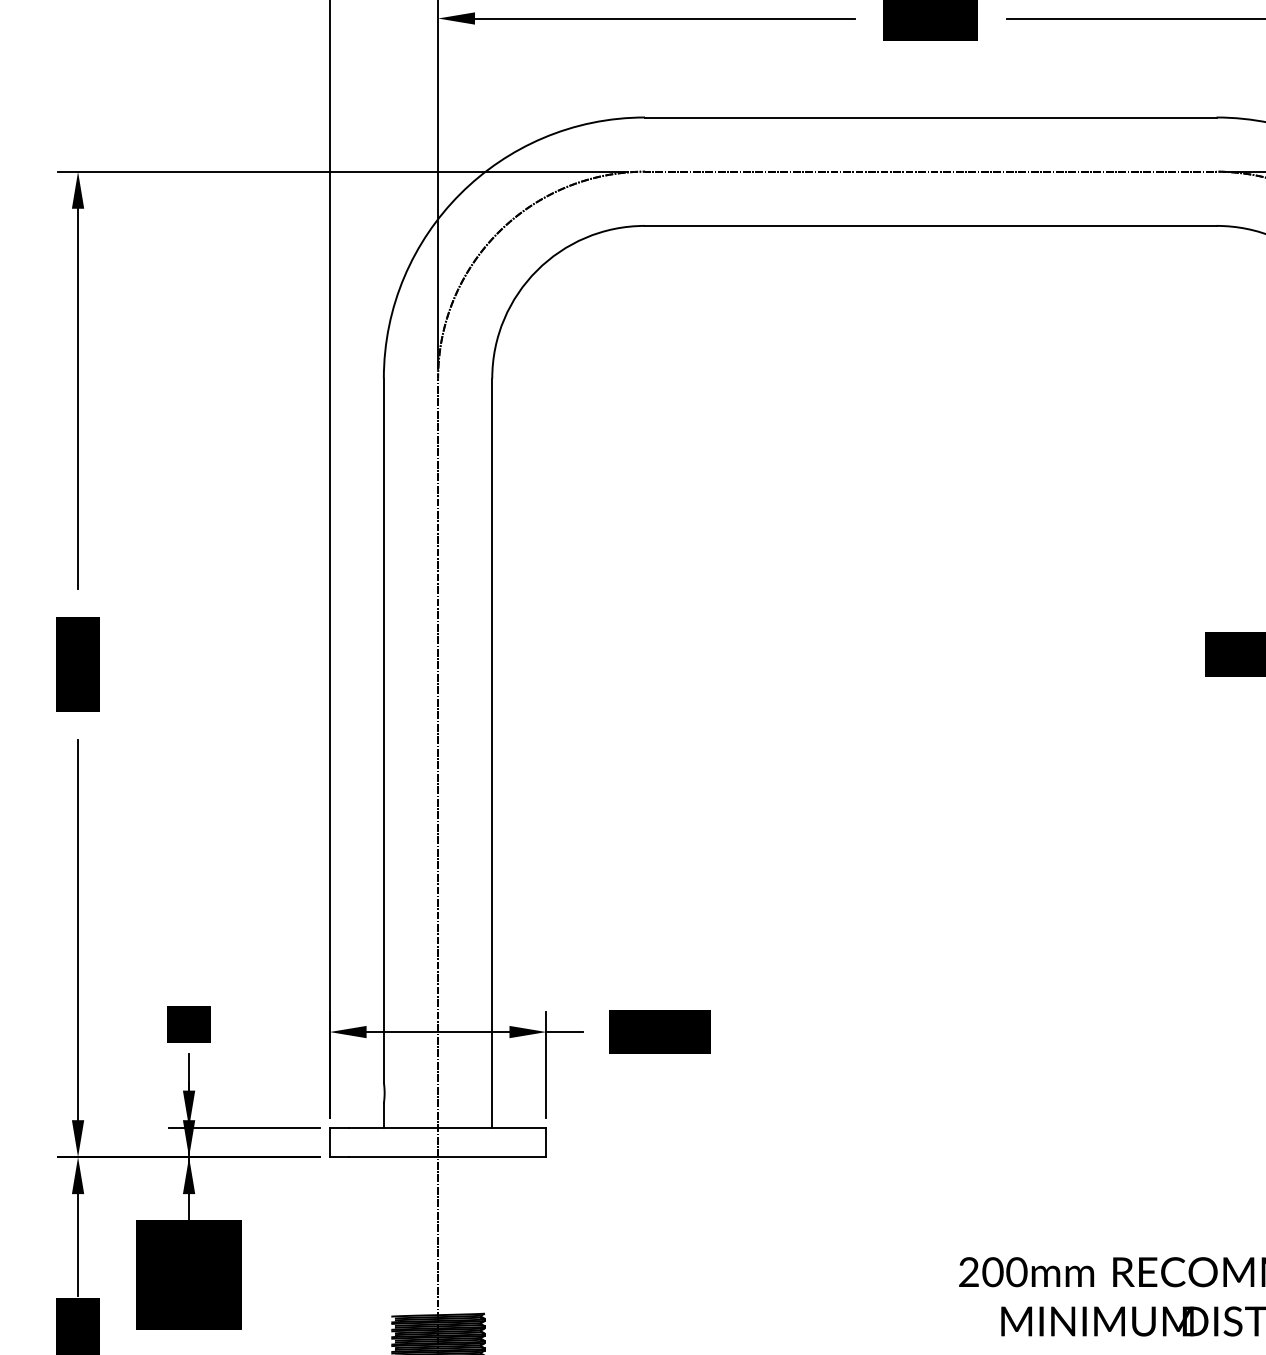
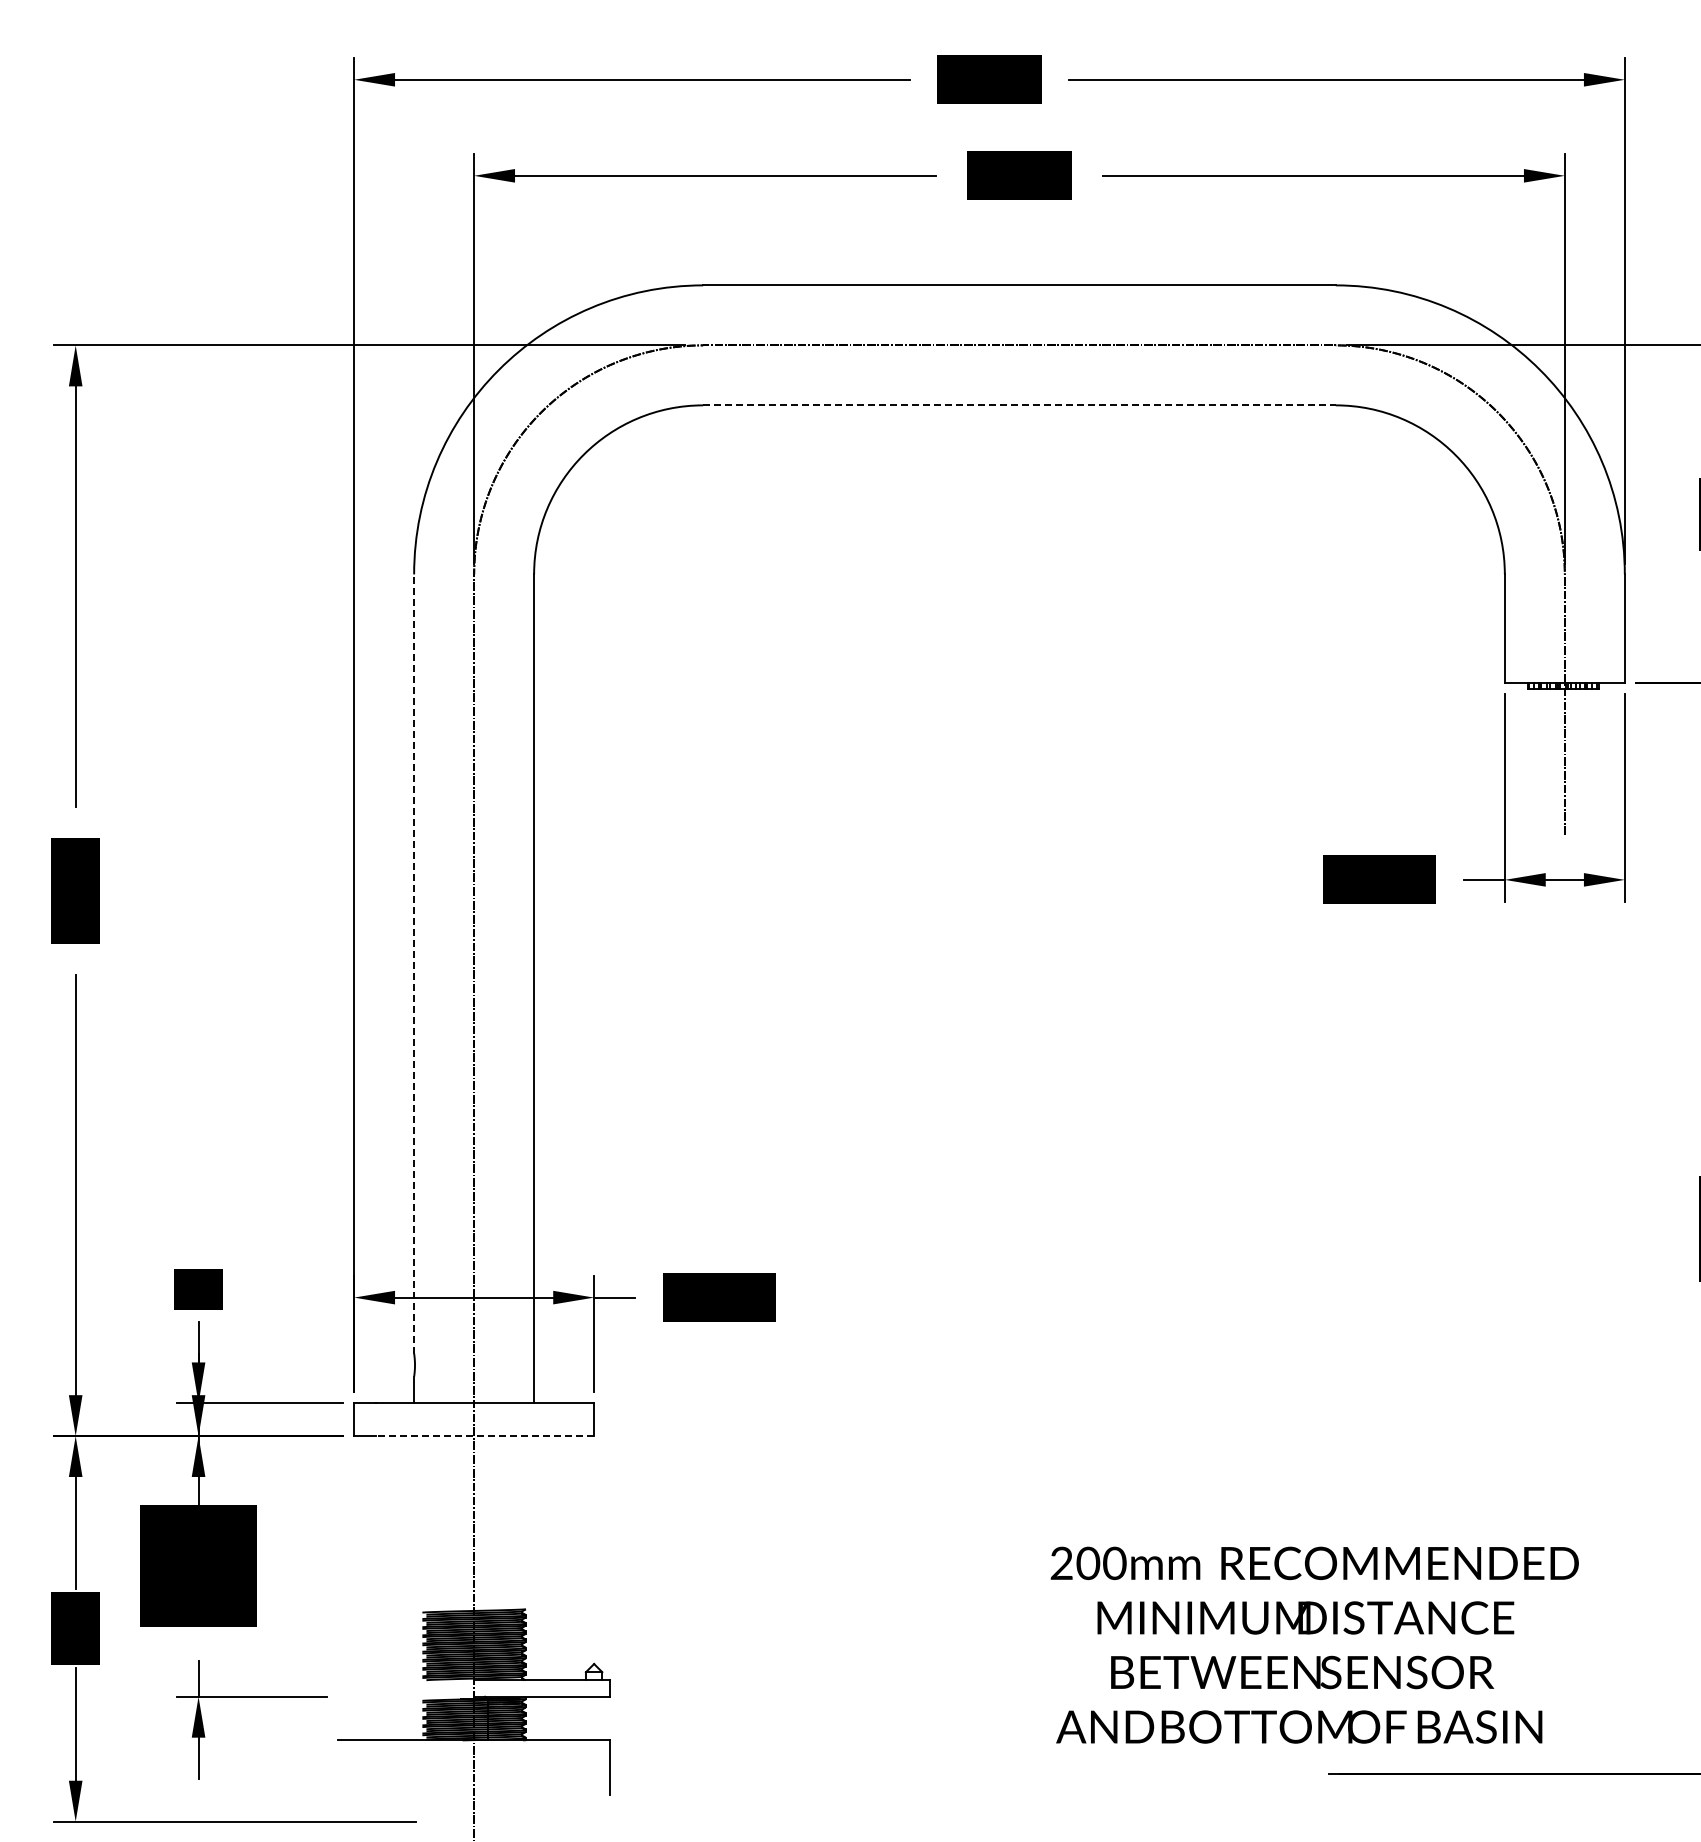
line: (930, 226) -> (1019, 405), solid -> dashed
line: (384, 731) -> (414, 964), solid -> dashed
line: (447, 1157) -> (484, 1436), solid -> dashed

